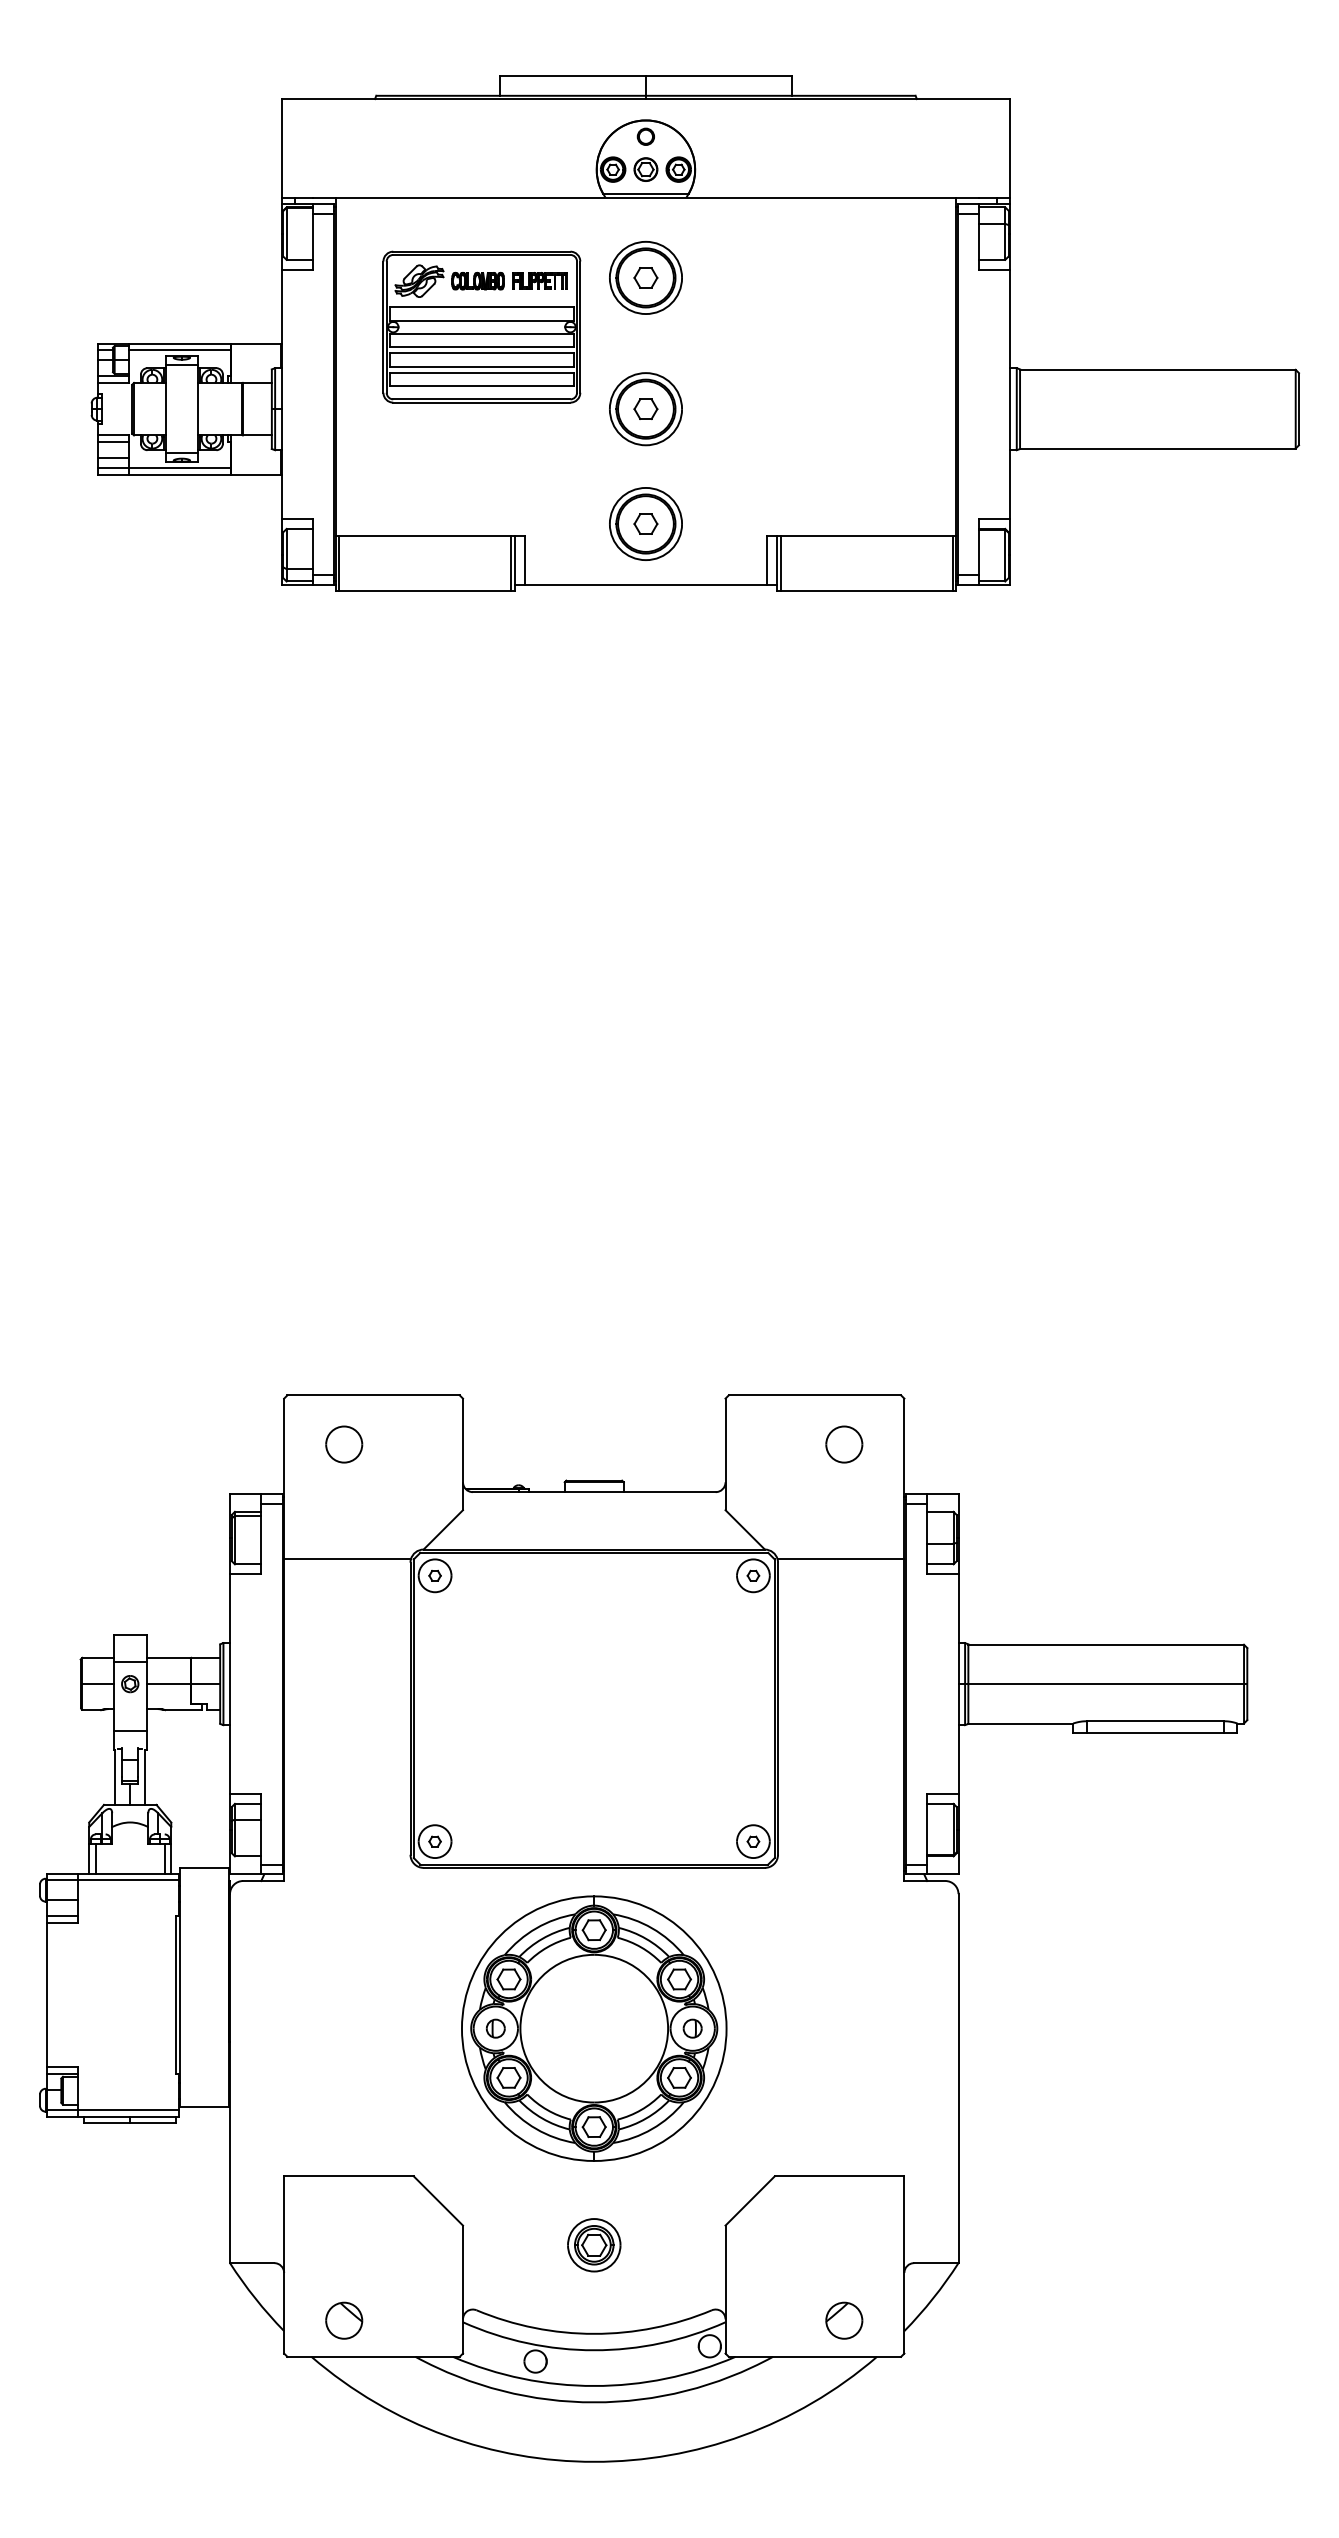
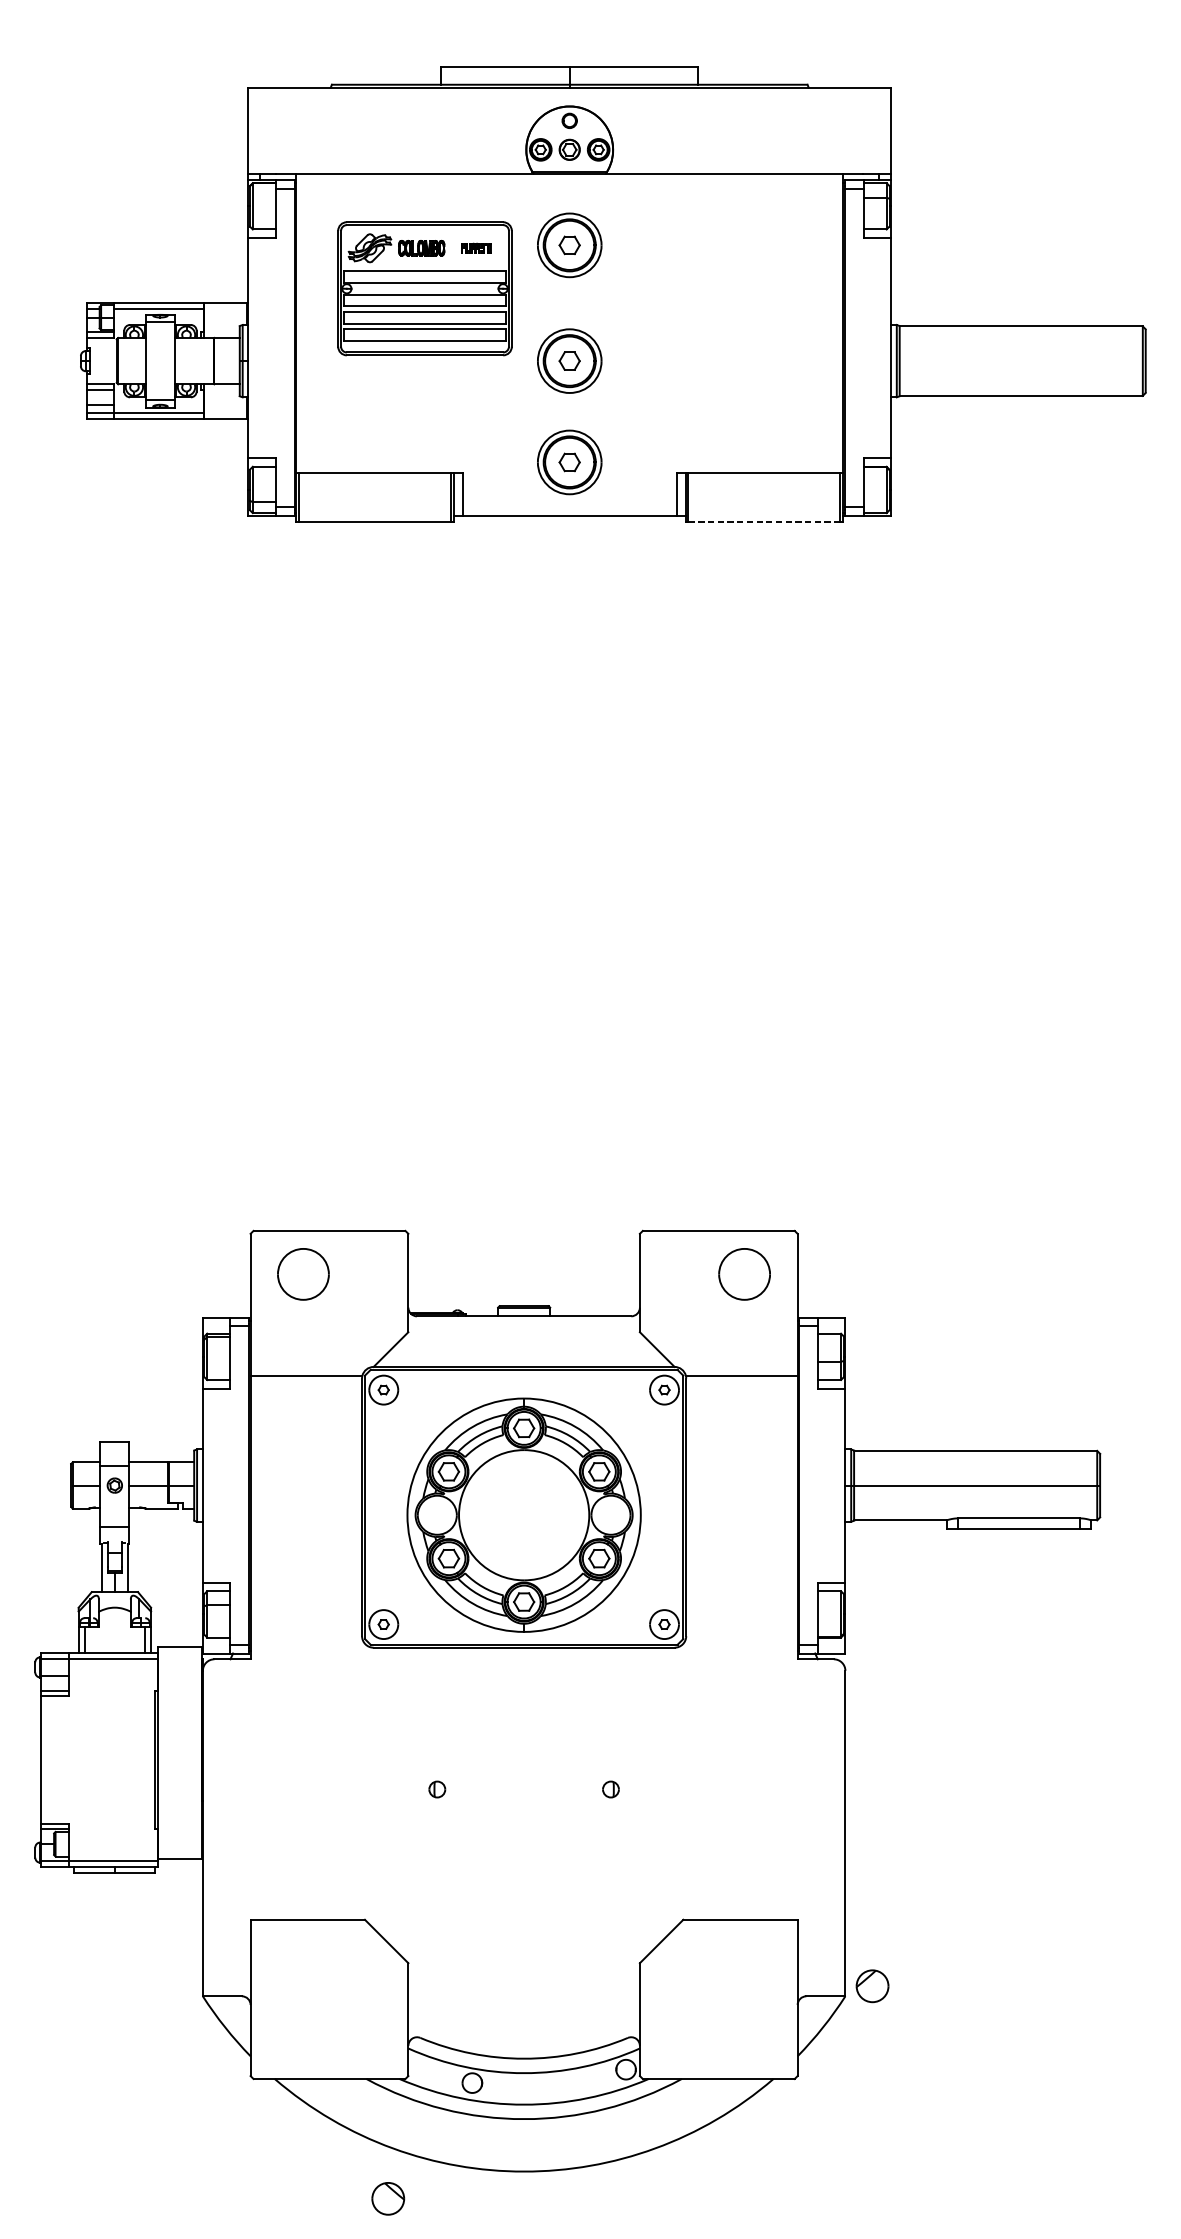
part: (539, 280) -> (475, 247), size x0.6
line: (866, 591) -> (764, 521), solid -> dashed
part: (344, 1444) -> (303, 1274), size x1.6
part: (844, 1444) -> (744, 1274), size x1.6
part: (594, 2028) -> (524, 1515), moved
part: (594, 2245) -> (524, 1980), removed
part: (344, 2320) -> (388, 2198), moved
part: (844, 2320) -> (872, 1986), moved

